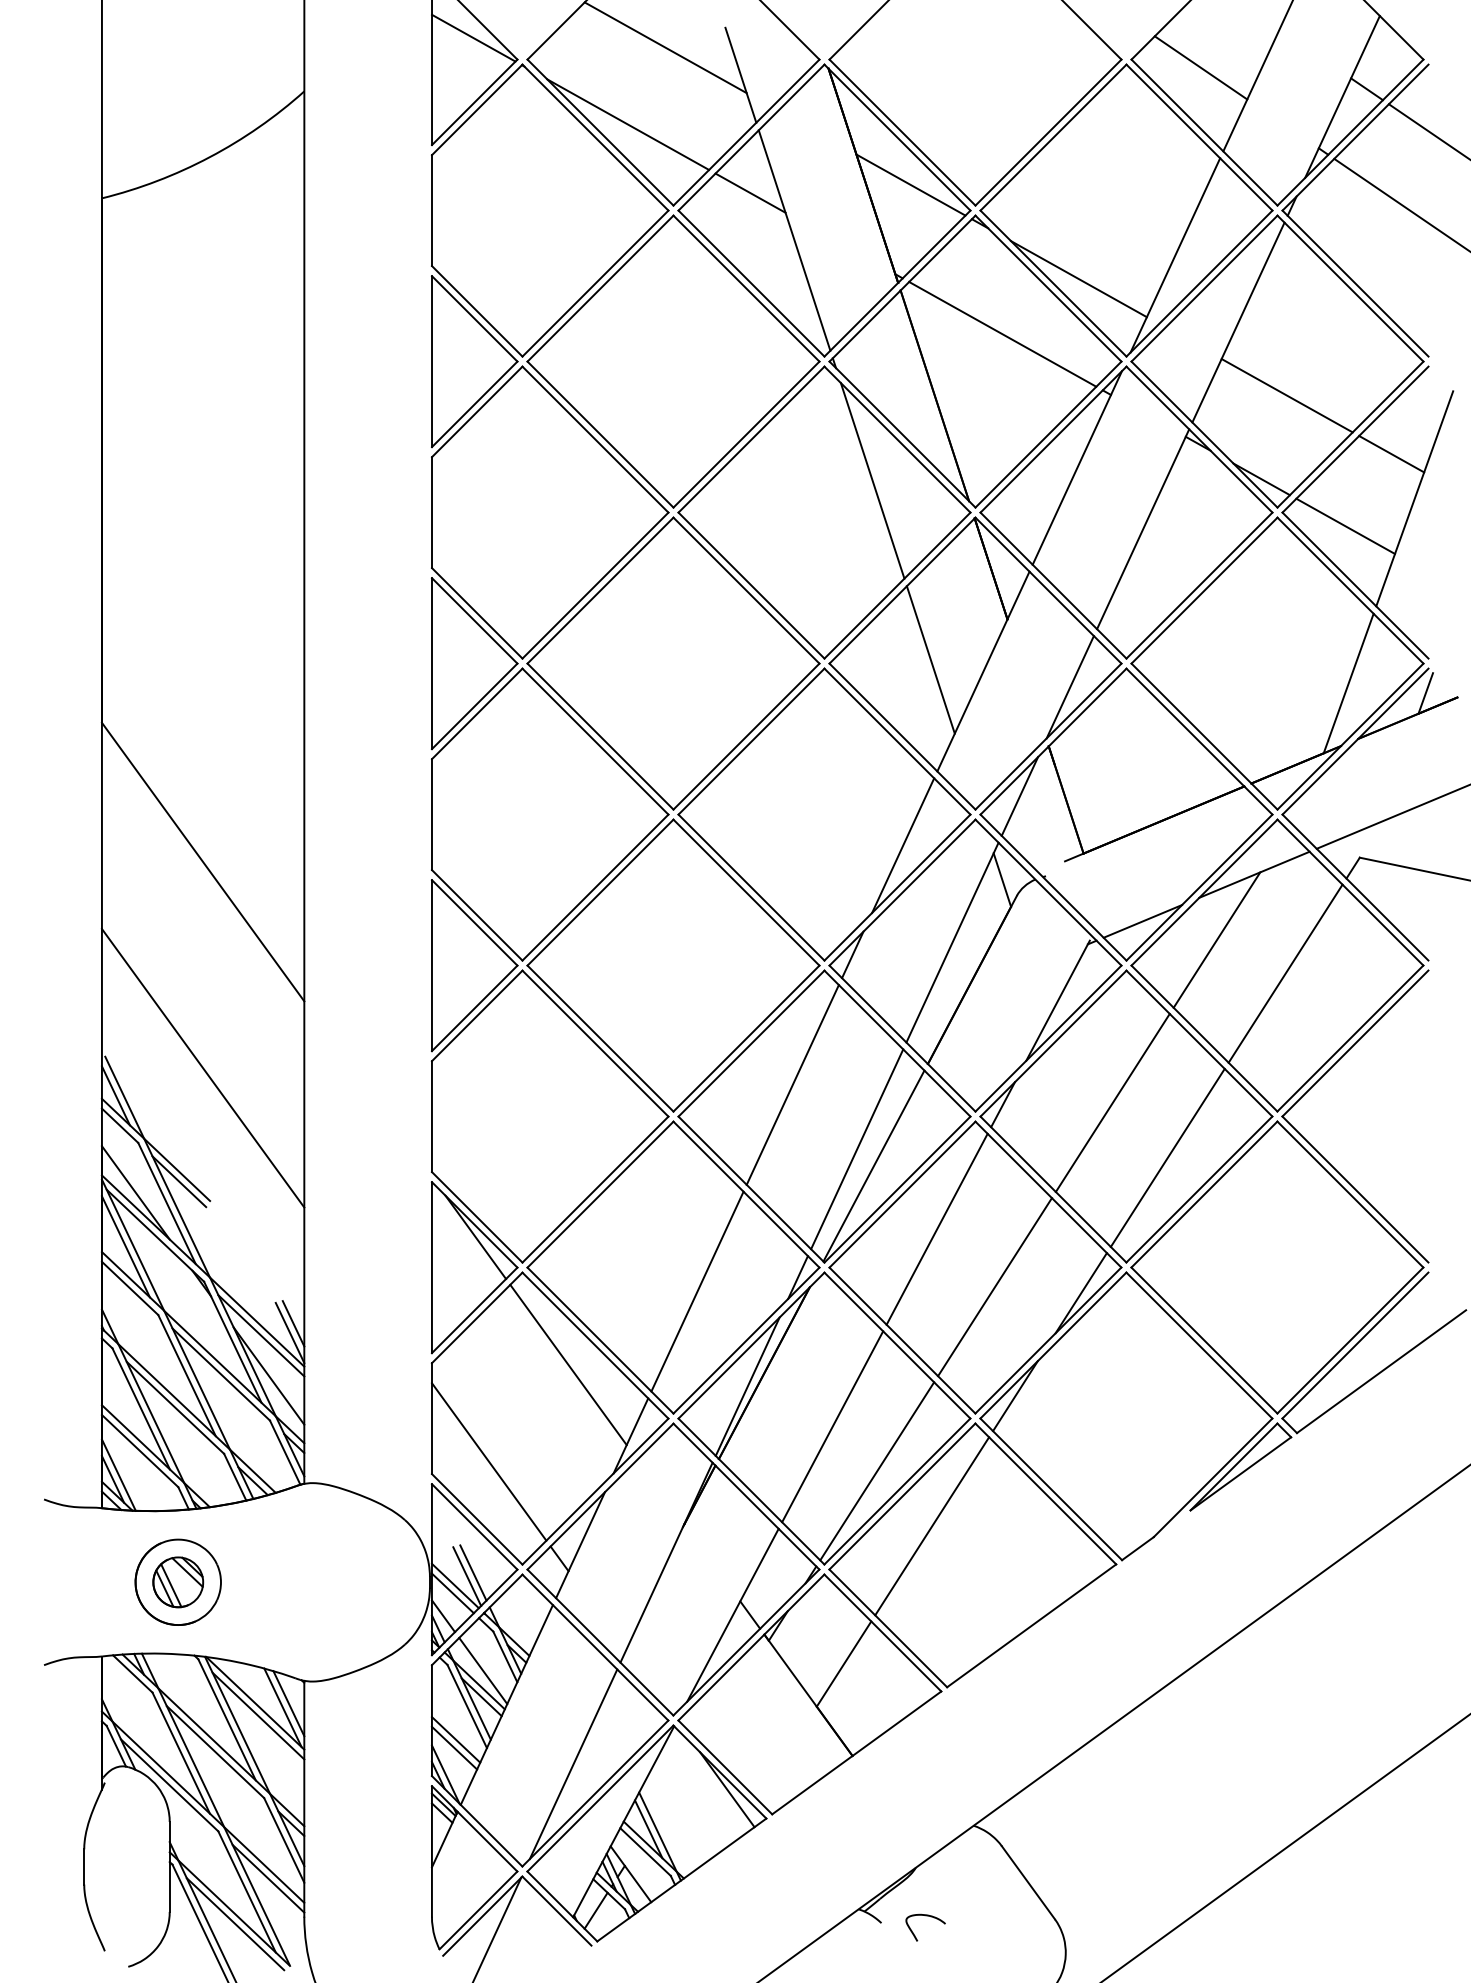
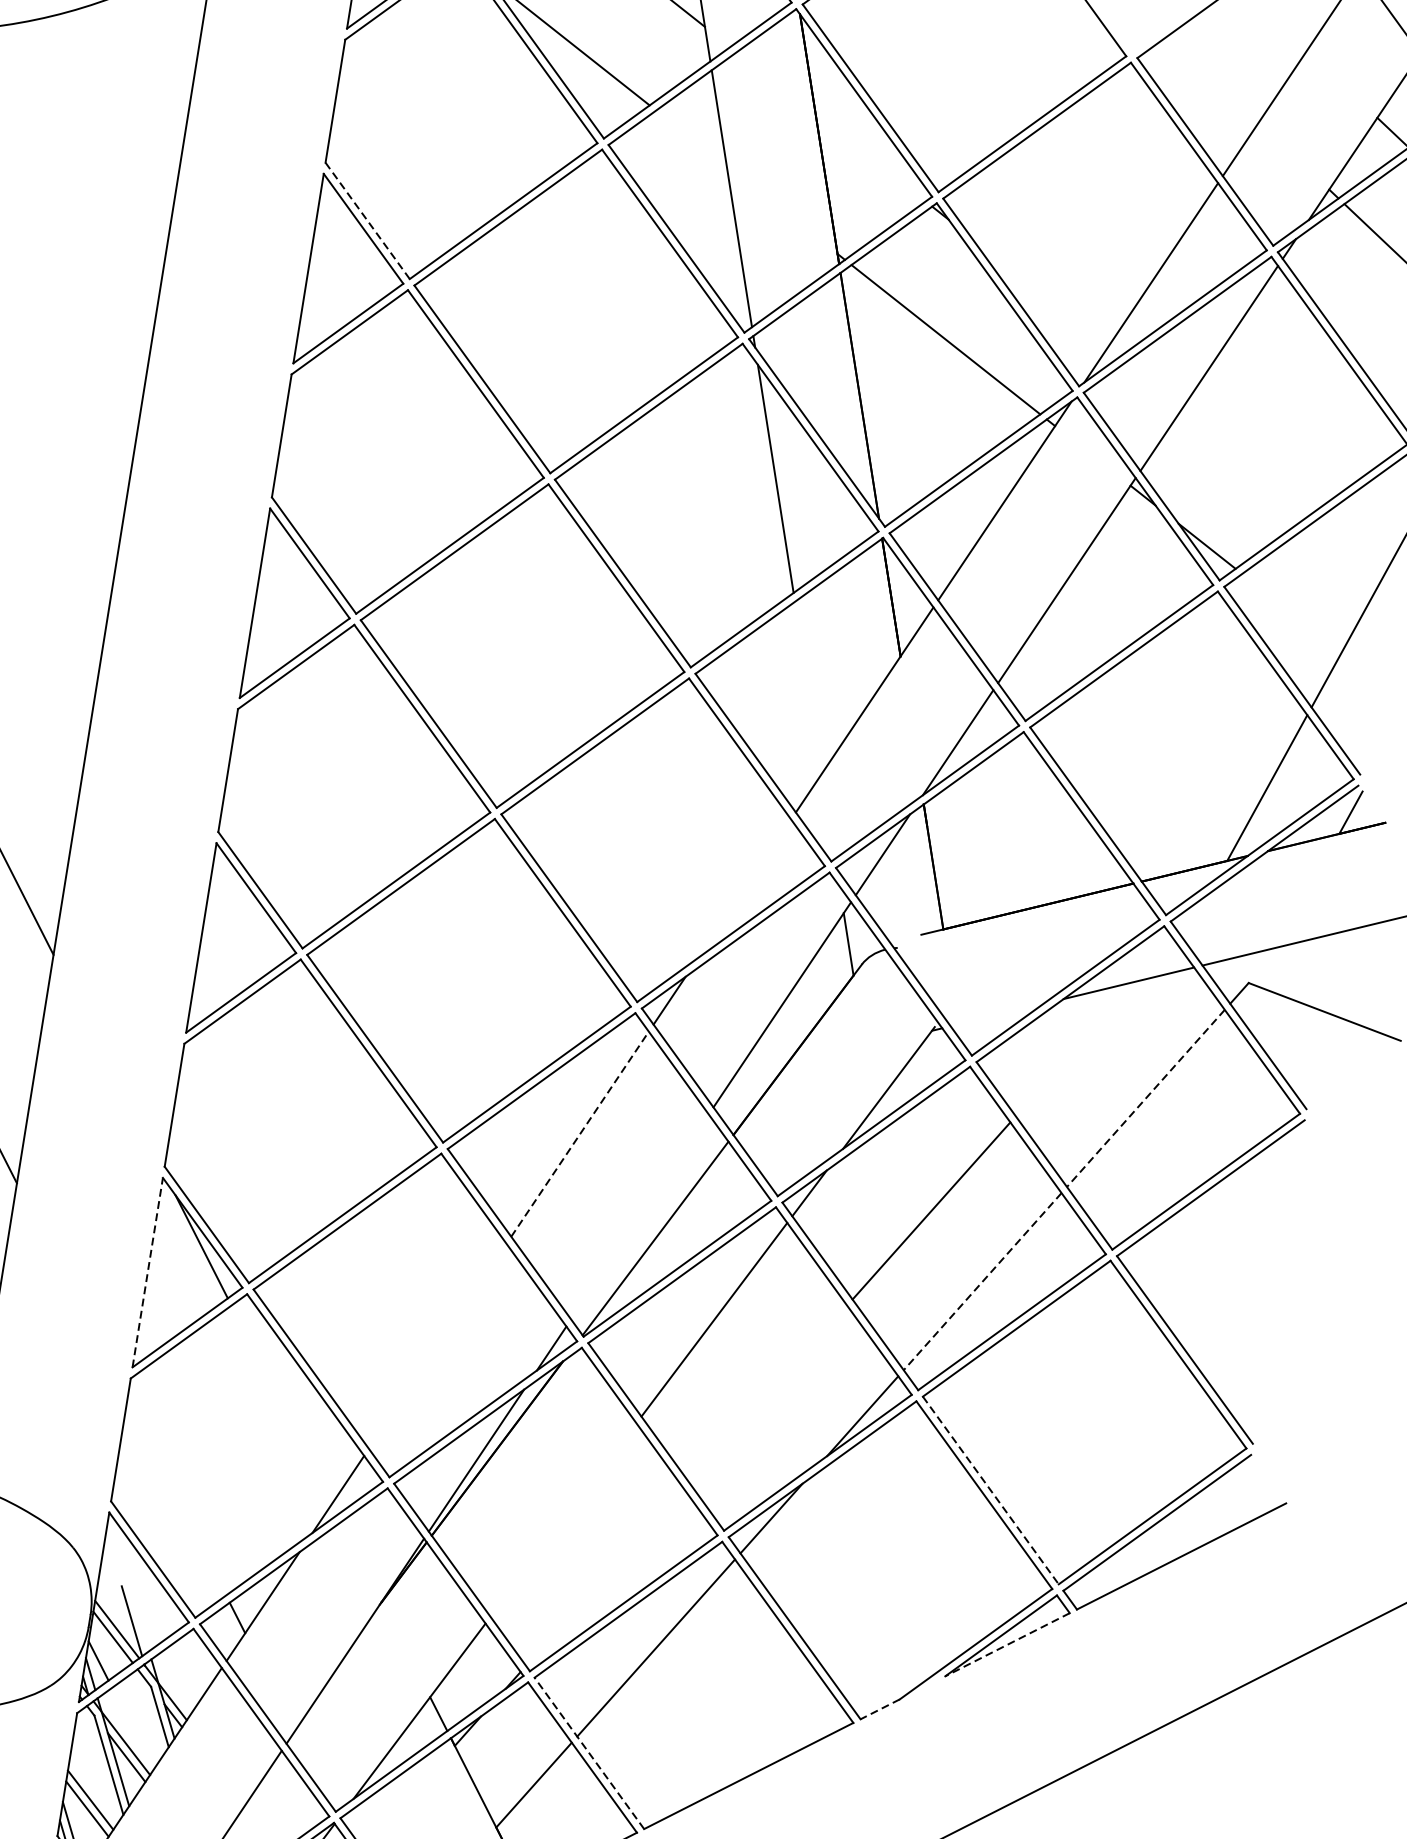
line: (1200, 67) -> (1212, 79), removed
line: (910, 184) -> (870, 157), removed
line: (750, 192) -> (691, 137), removed
line: (1078, 279) -> (1039, 292), removed
line: (477, 311) -> (367, 221), solid -> dashed
line: (1286, 395) -> (1249, 457), removed
line: (1391, 454) -> (1355, 541), removed
line: (1345, 525) -> (1291, 612), removed
line: (930, 659) -> (808, 687), removed
line: (903, 845) -> (745, 888), removed
line: (1142, 921) -> (996, 1015), removed
line: (1216, 939) -> (1075, 1048), removed
line: (1285, 973) -> (1145, 1098), solid -> dashed
line: (793, 1084) -> (580, 1133), solid -> dashed
line: (857, 1149) -> (640, 1217), removed
line: (1167, 1157) -> (982, 1281), solid -> dashed
line: (431, 1267) -> (147, 1272), solid -> dashed
line: (994, 1287) -> (767, 1394), removed
line: (697, 1291) -> (437, 1346), removed
line: (1204, 1340) -> (990, 1490), solid -> dashed
line: (568, 1364) -> (281, 1404), removed
line: (832, 1426) -> (563, 1519), removed
line: (488, 1461) -> (175, 1497), removed
line: (877, 1471) -> (605, 1577), removed
line: (1240, 1474) -> (1007, 1645), solid -> dashed
line: (1137, 1548) -> (879, 1709), solid -> dashed
line: (473, 1572) -> (139, 1617), removed
line: (887, 1628) -> (588, 1753), solid -> dashed
line: (483, 1670) -> (133, 1728), removed

